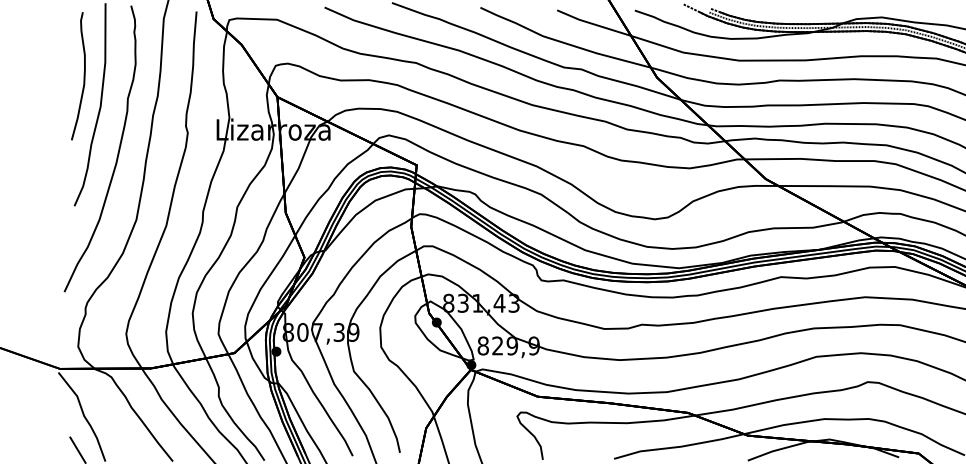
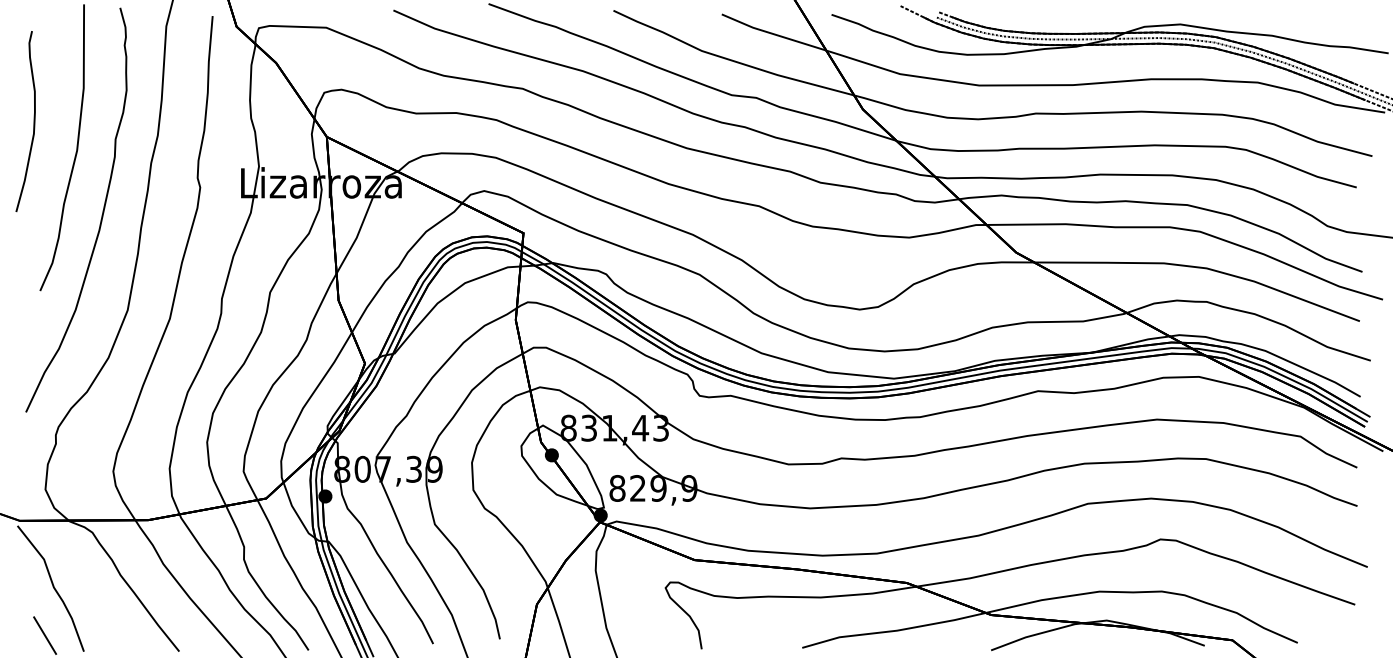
curve: (83, 76) -> (33, 121), moved

